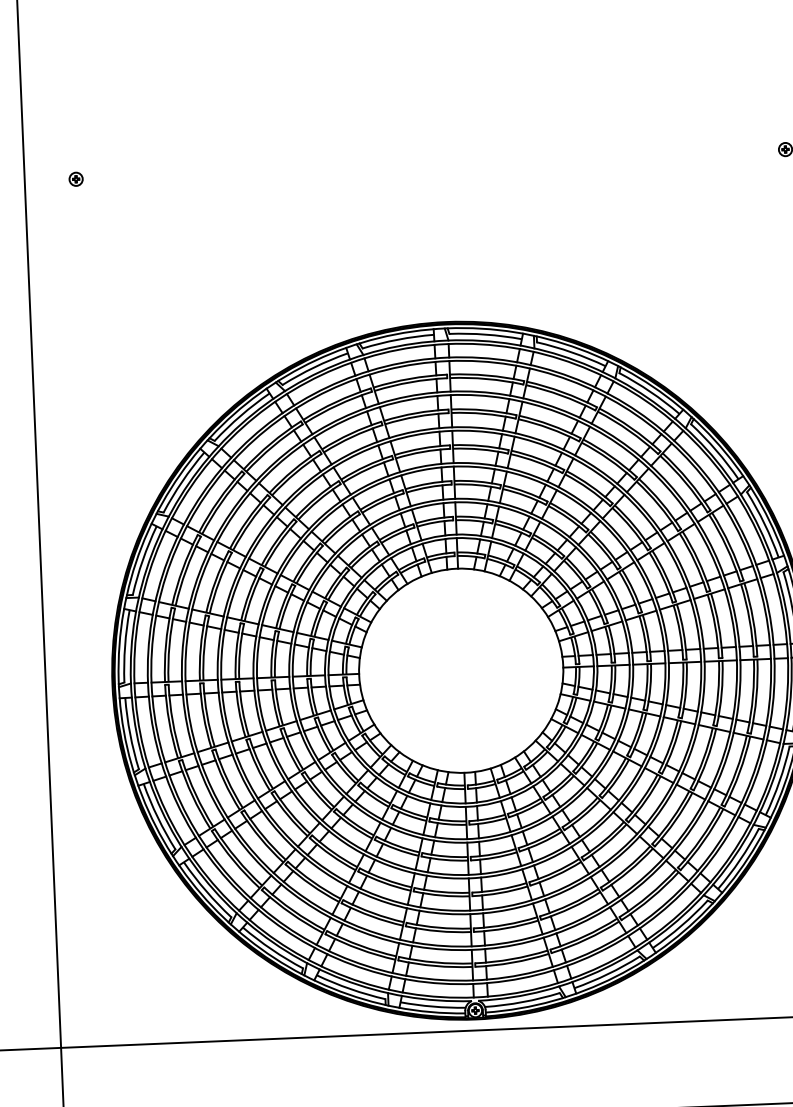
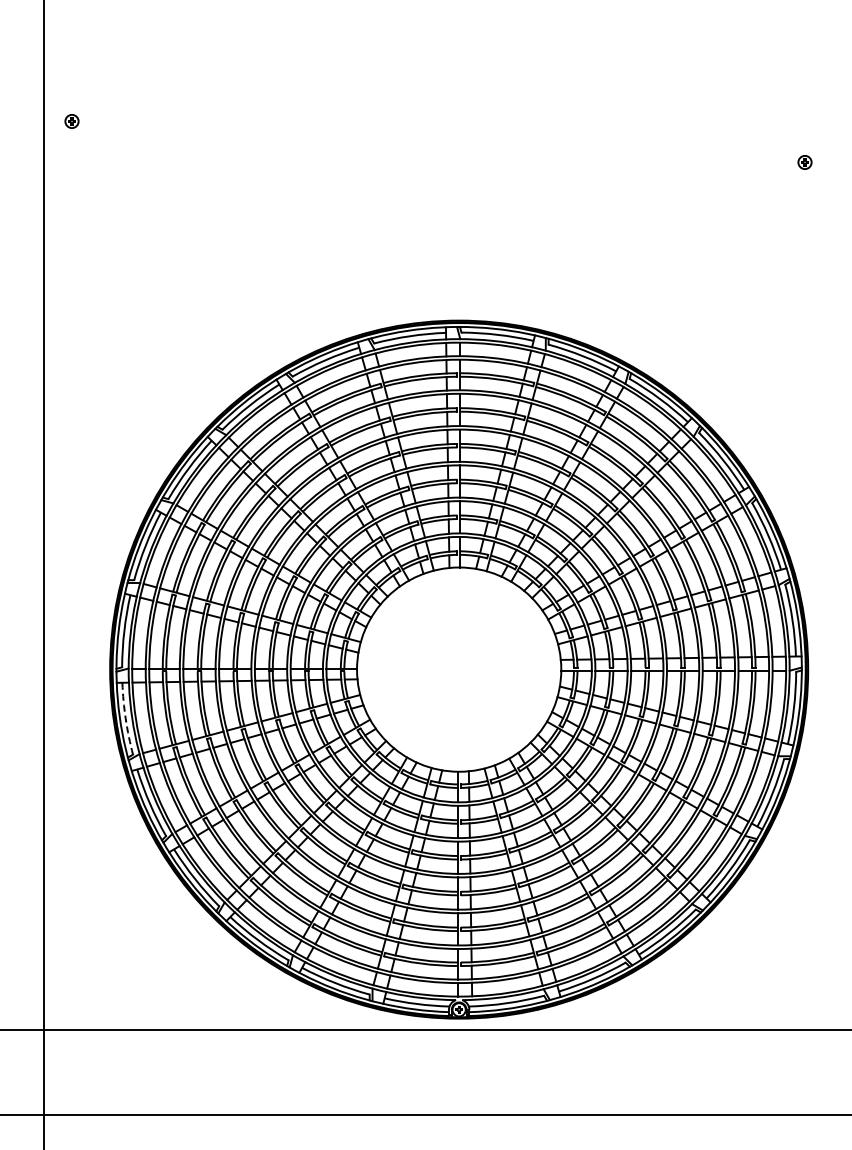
part: (75, 179) -> (71, 121), moved
arc: (129, 733) -> (125, 718), solid -> dashed

